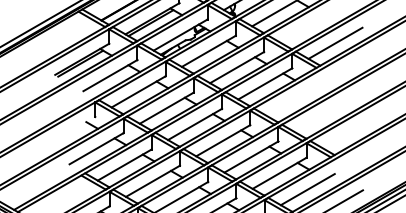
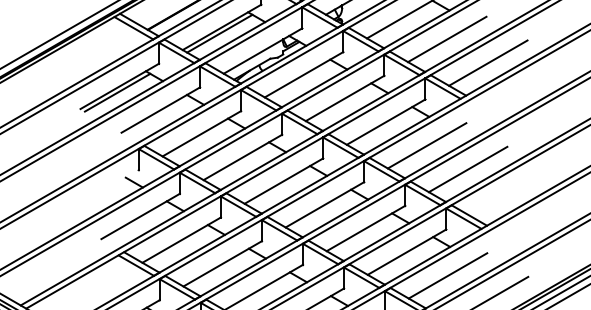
line: (307, 26) -> (447, 38), added
line: (293, 99) -> (427, 144), added
line: (321, 116) -> (467, 169), added

